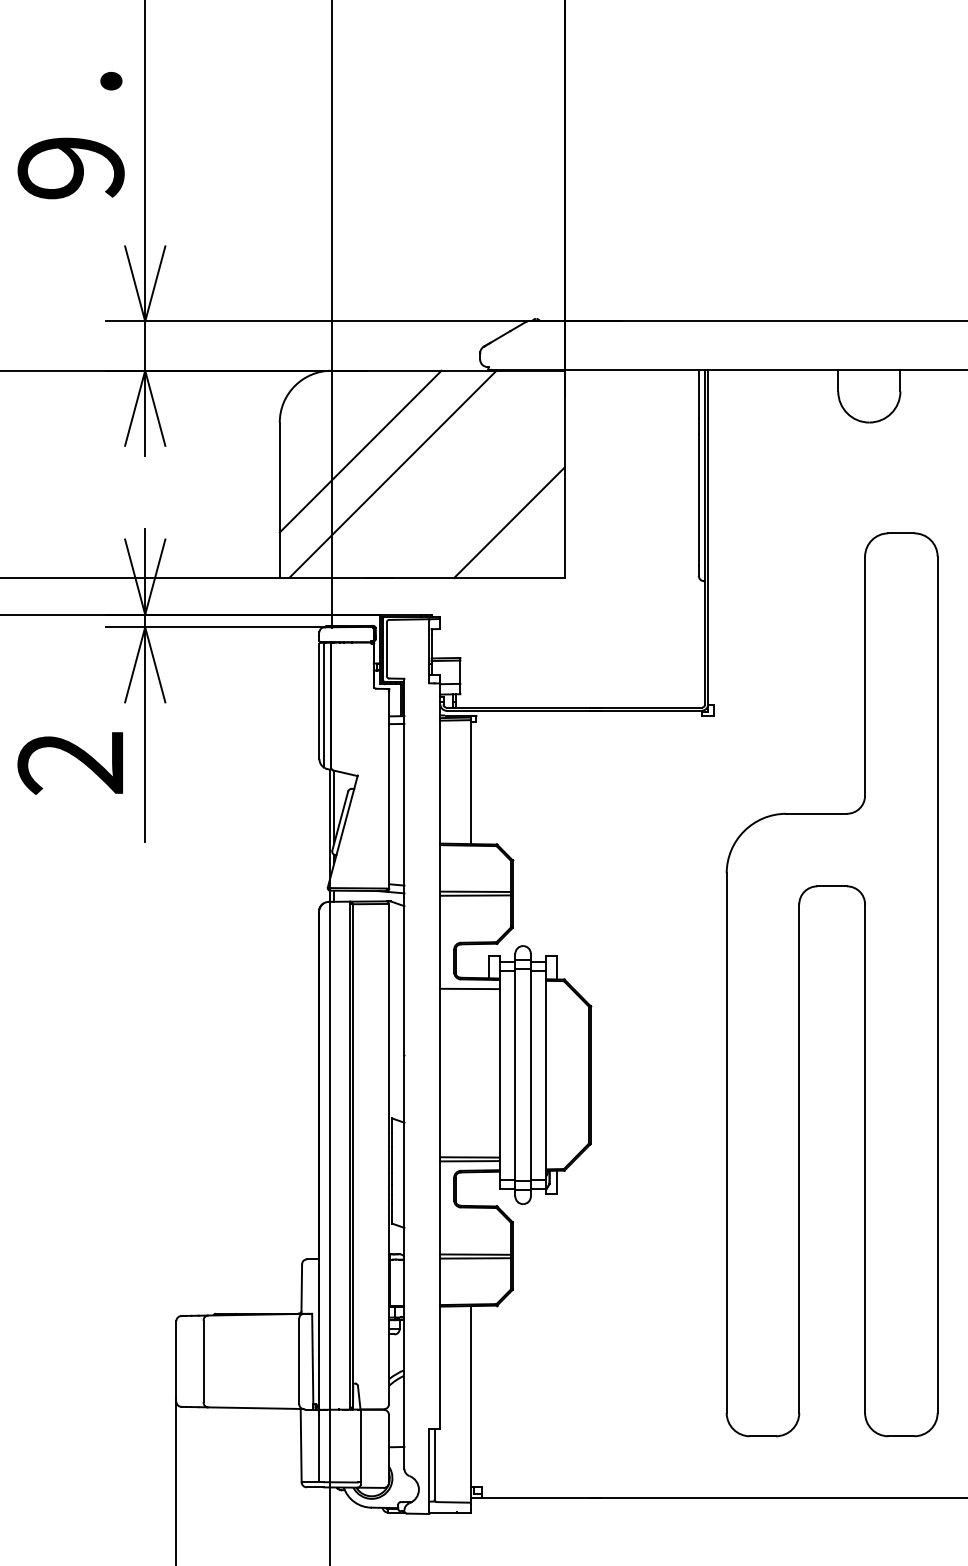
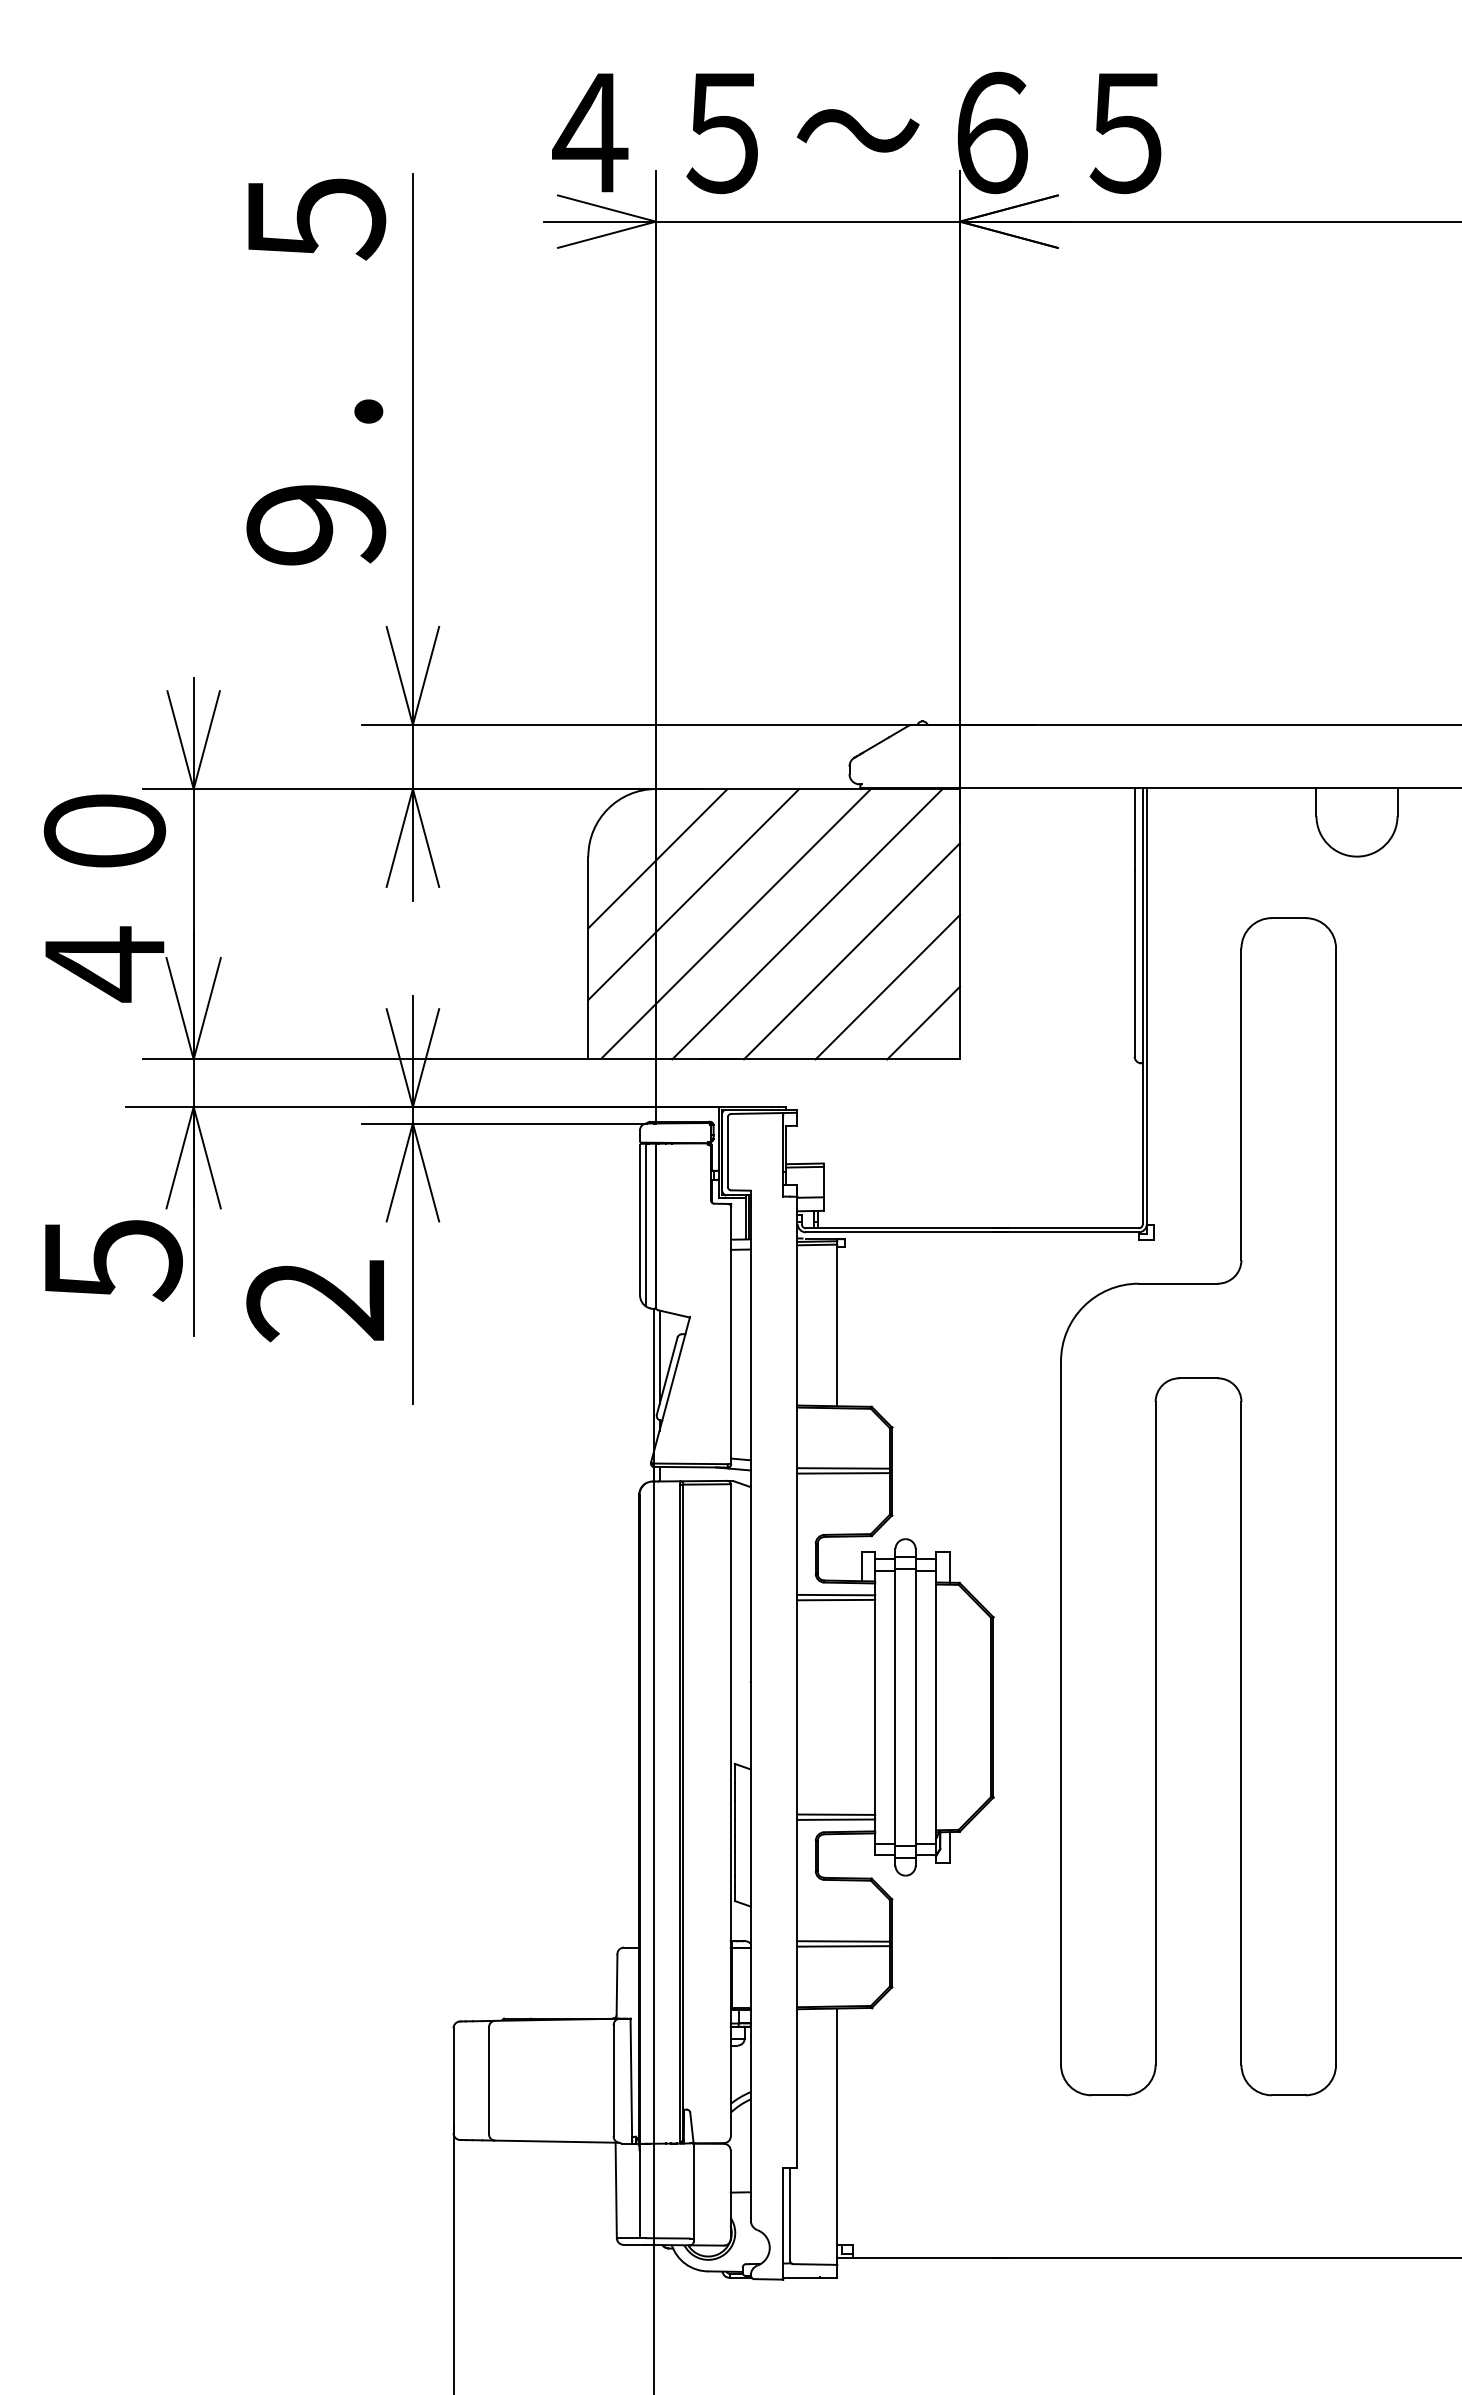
line: (332, 423) -> (657, 858), added
line: (447, 474) -> (807, 924), added
line: (481, 495) -> (851, 951), added
line: (536, 549) -> (923, 1022), added
part: (799, 984) -> (1156, 1506), moved
line: (470, 992) -> (836, 1599), added

